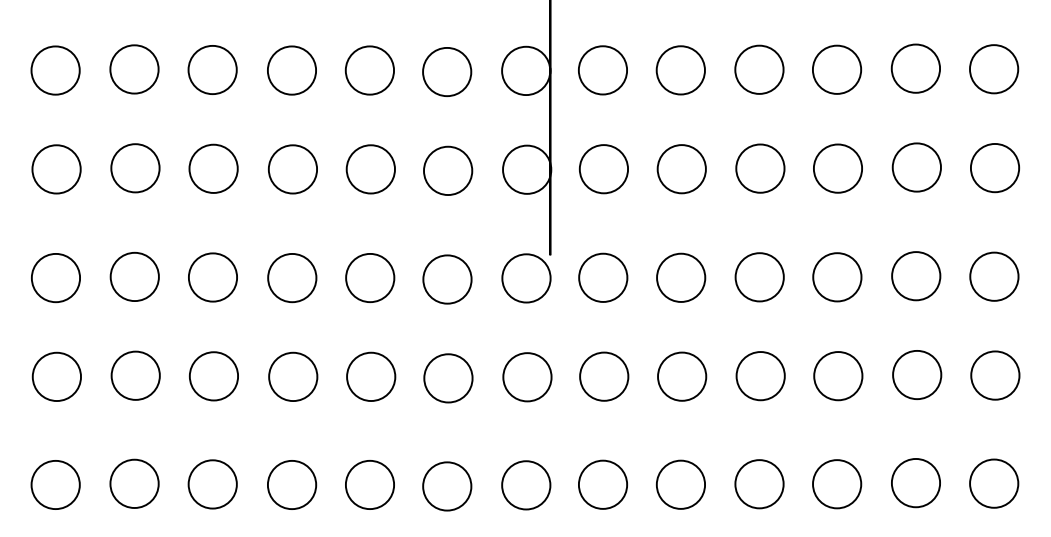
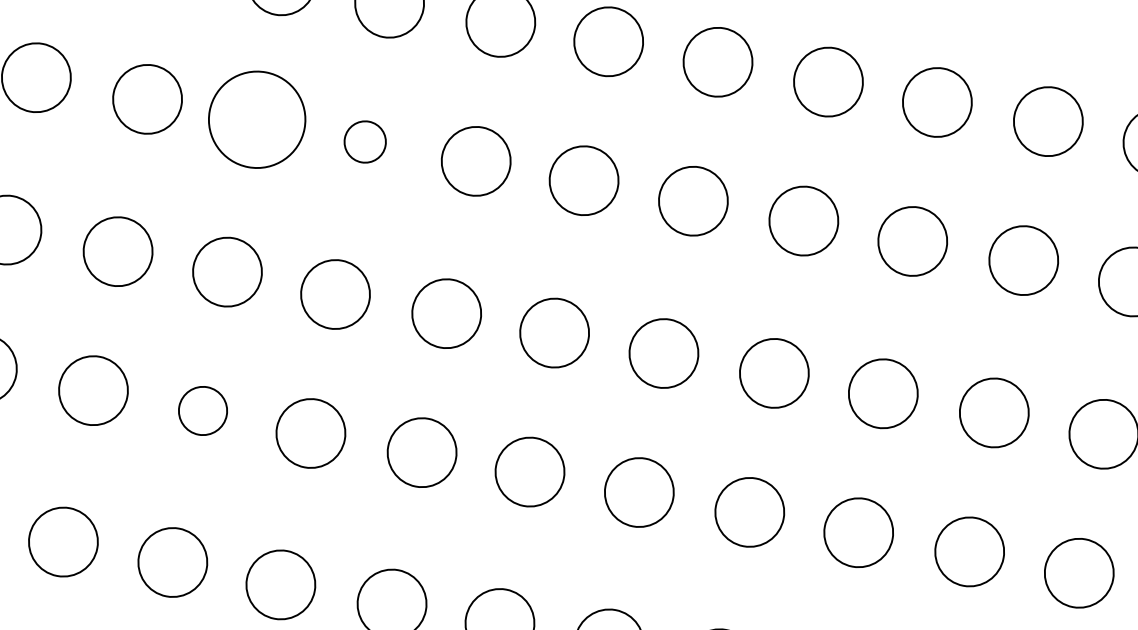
part: (370, 169) -> (256, 119), size x1.4
part: (448, 170) -> (365, 141), size x0.6
part: (371, 376) -> (203, 410), size x0.7

